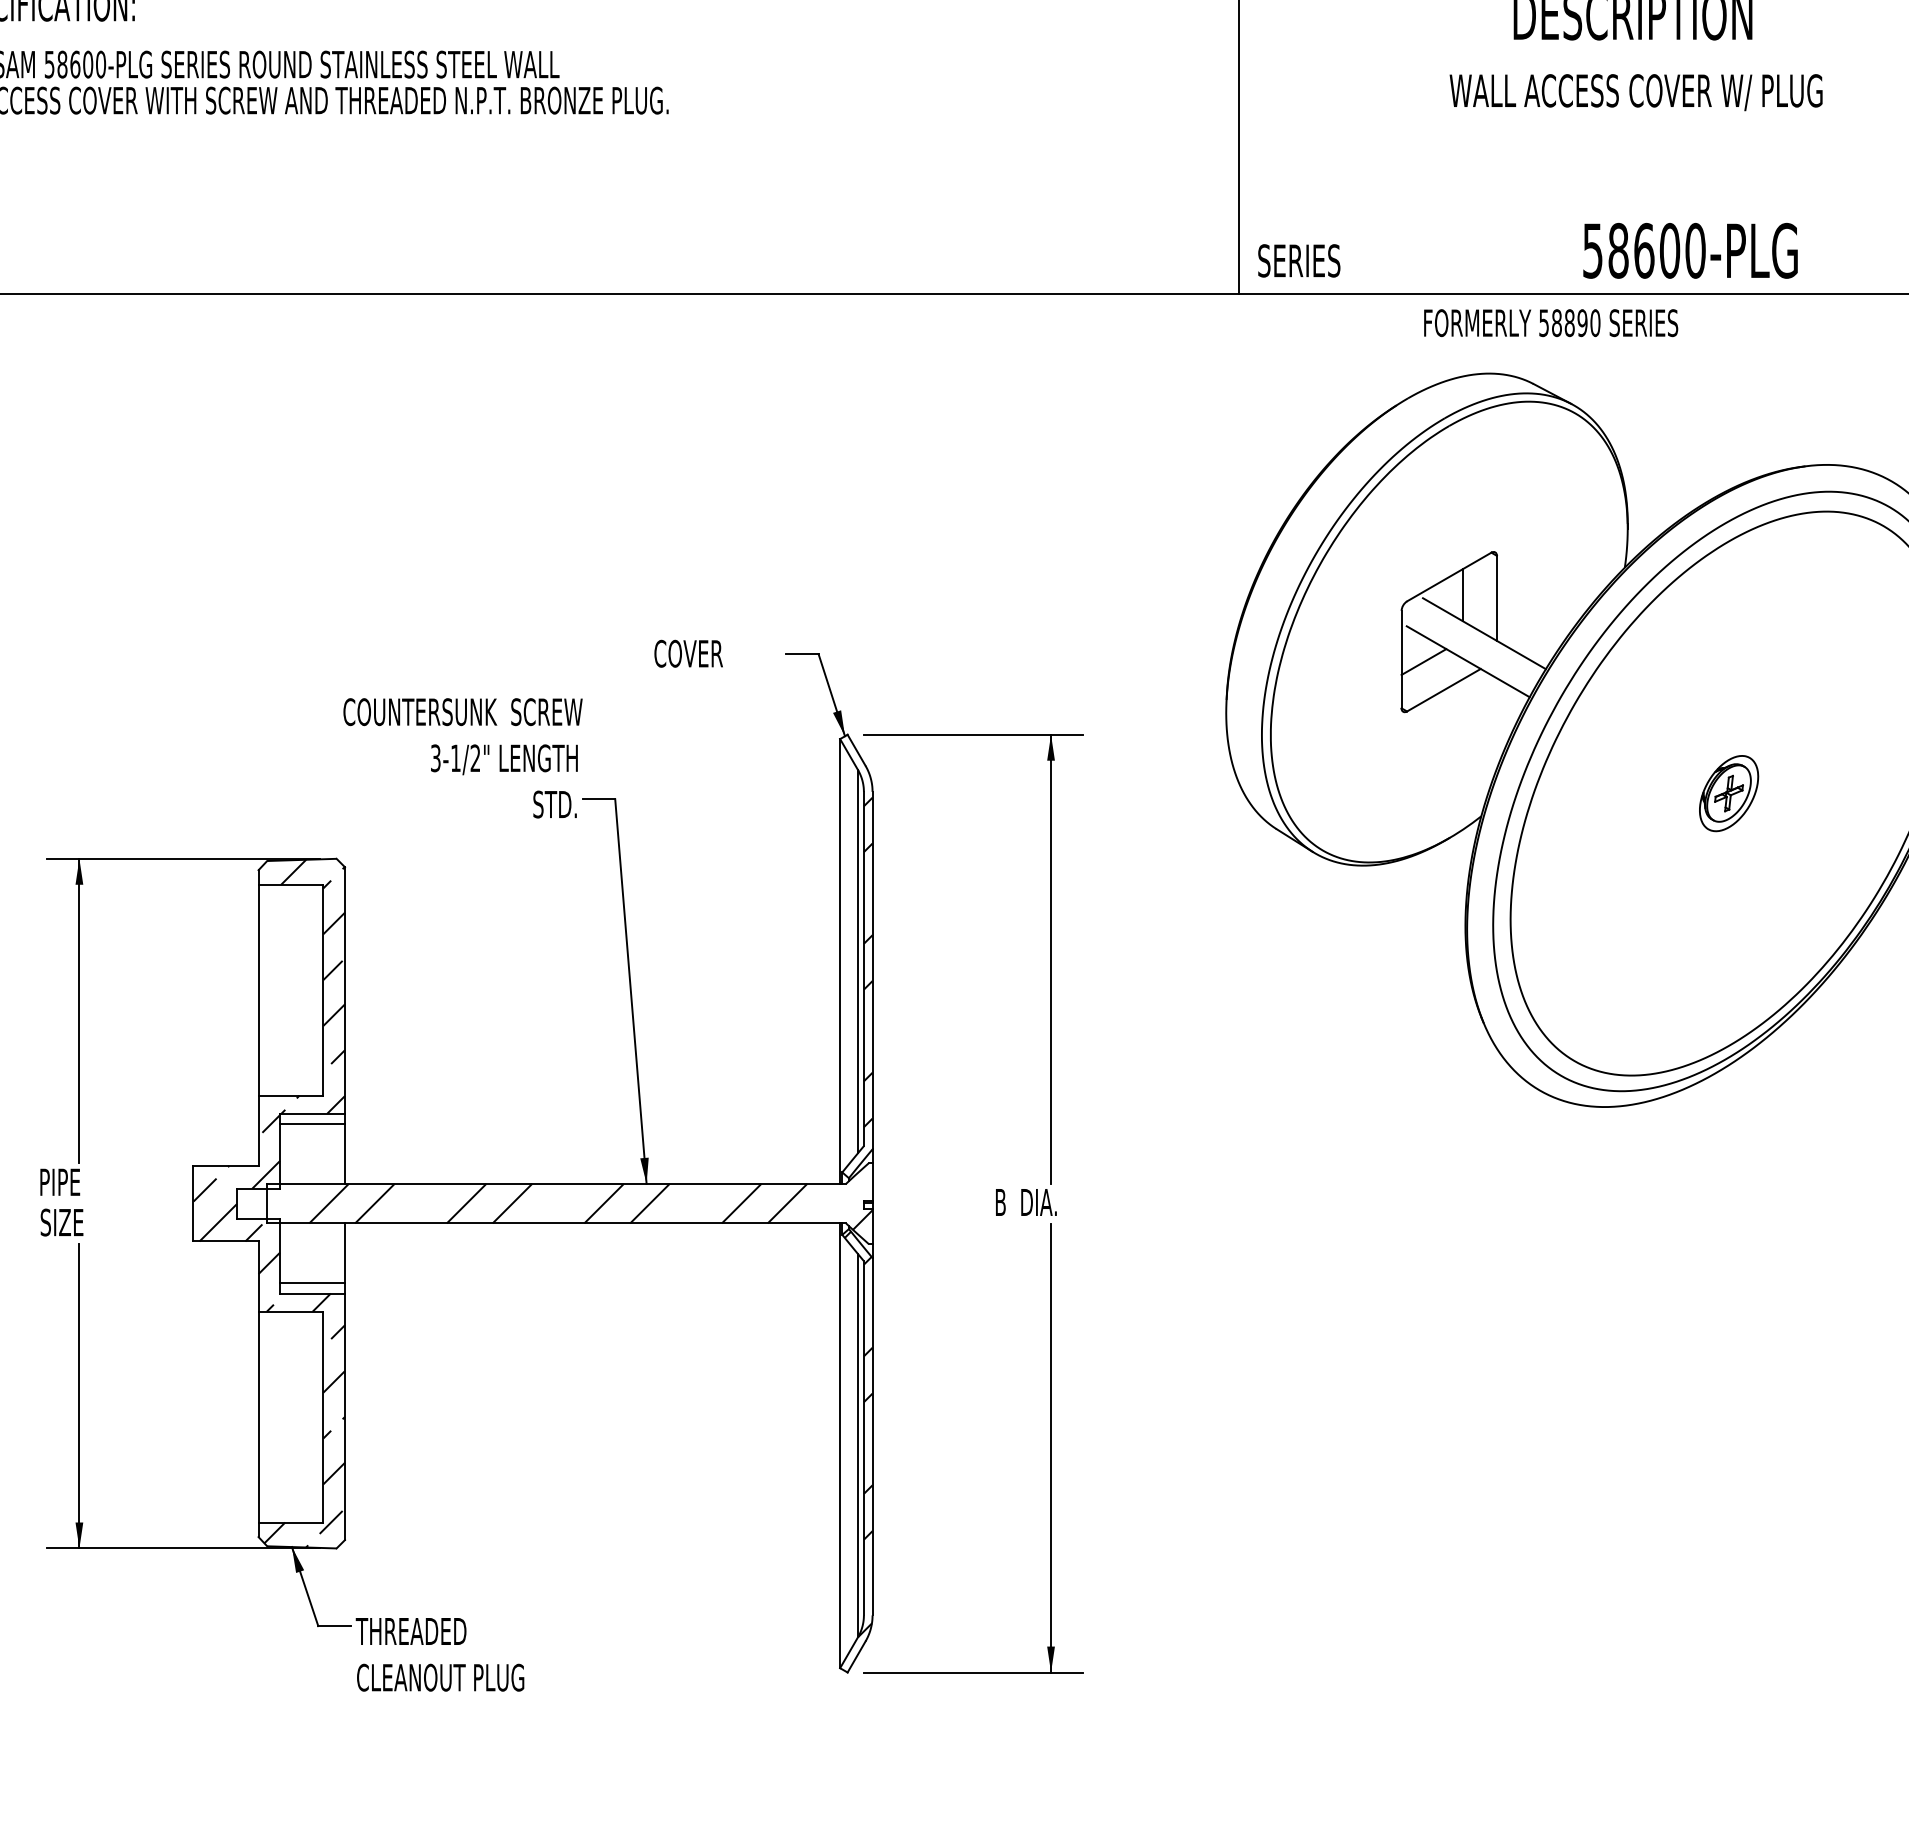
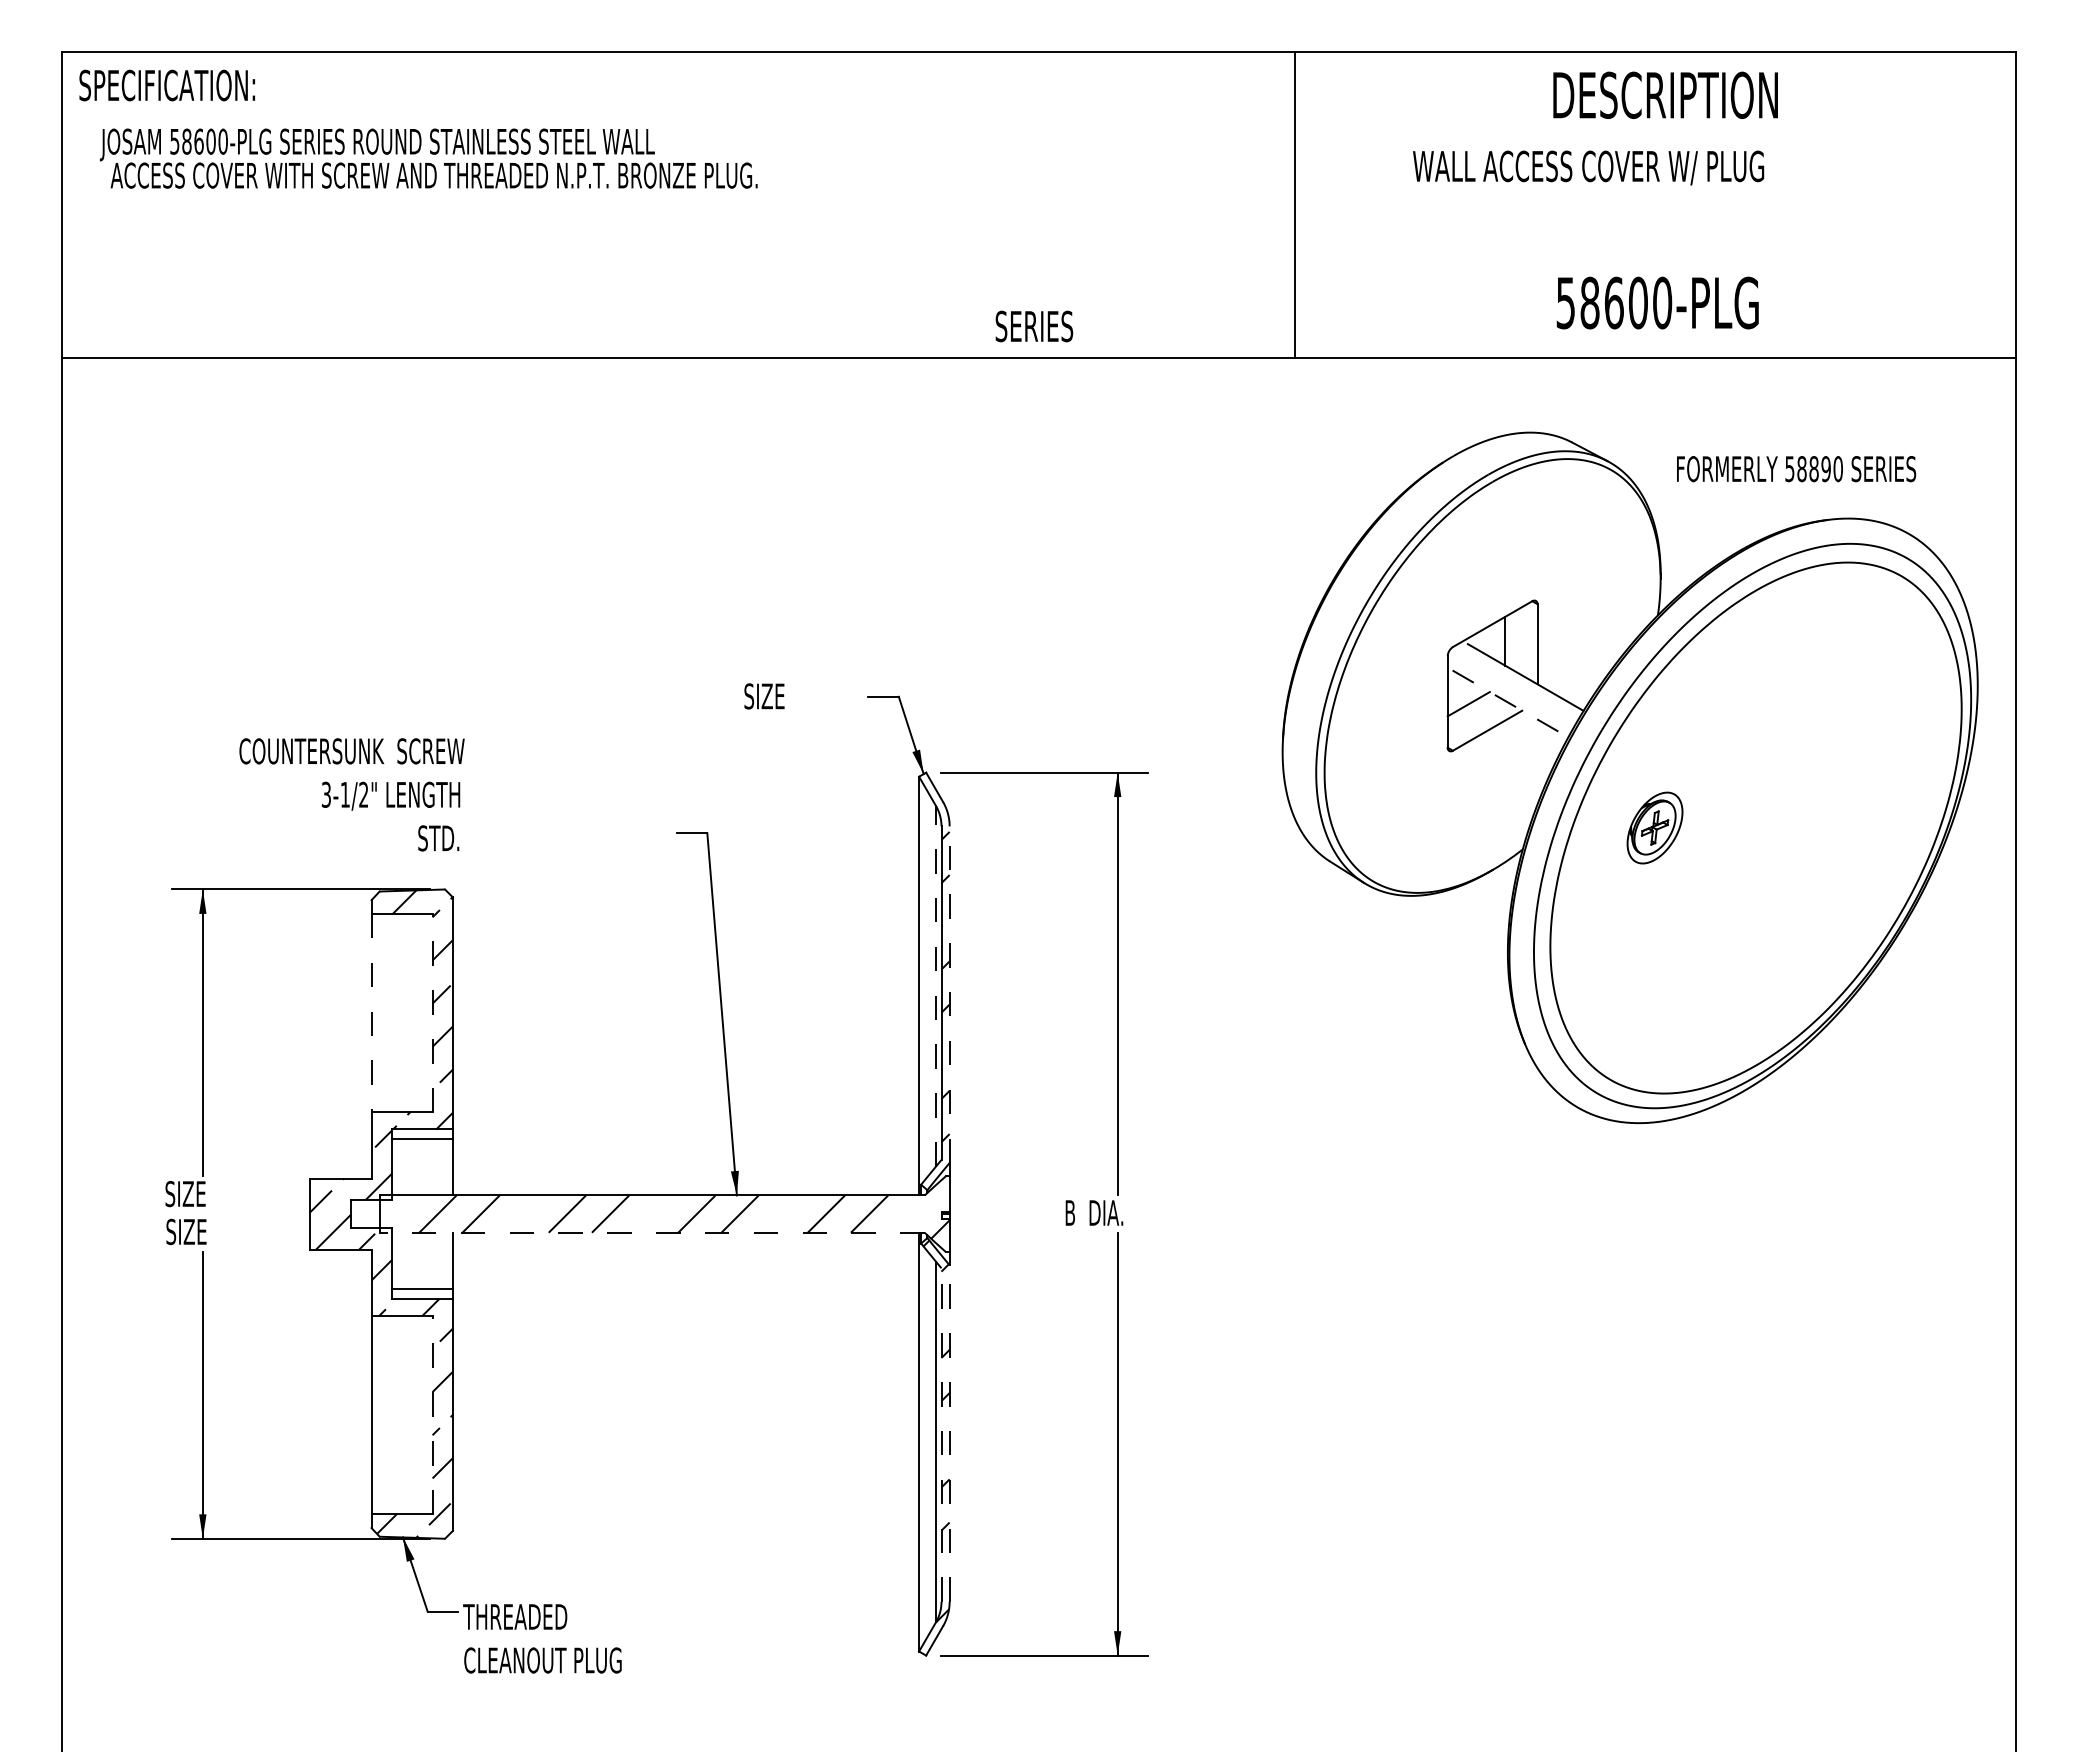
text: (1636, 92) -> (1588, 167), moved
text: (1690, 250) -> (1657, 302), moved
text: (1299, 260) -> (1034, 326), moved
text: (1551, 323) -> (1796, 469), moved
text: (688, 653) -> (776, 696), COVER -> SIZE
line: (1468, 661) -> (1510, 703), solid -> dashed
text: (462, 757) -> (351, 794), moved
part: (1728, 793) -> (1654, 827), moved
line: (858, 960) -> (936, 985), solid -> dashed
line: (872, 970) -> (949, 994), solid -> dashed
line: (323, 989) -> (432, 1012), solid -> dashed
line: (258, 990) -> (371, 1013), solid -> dashed
text: (60, 1181) -> (185, 1193), PIPE -> SIZE
line: (555, 1223) -> (651, 1232), solid -> dashed
line: (323, 1416) -> (432, 1414), solid -> dashed
line: (872, 1436) -> (949, 1433), solid -> dashed
line: (863, 1438) -> (941, 1435), solid -> dashed

